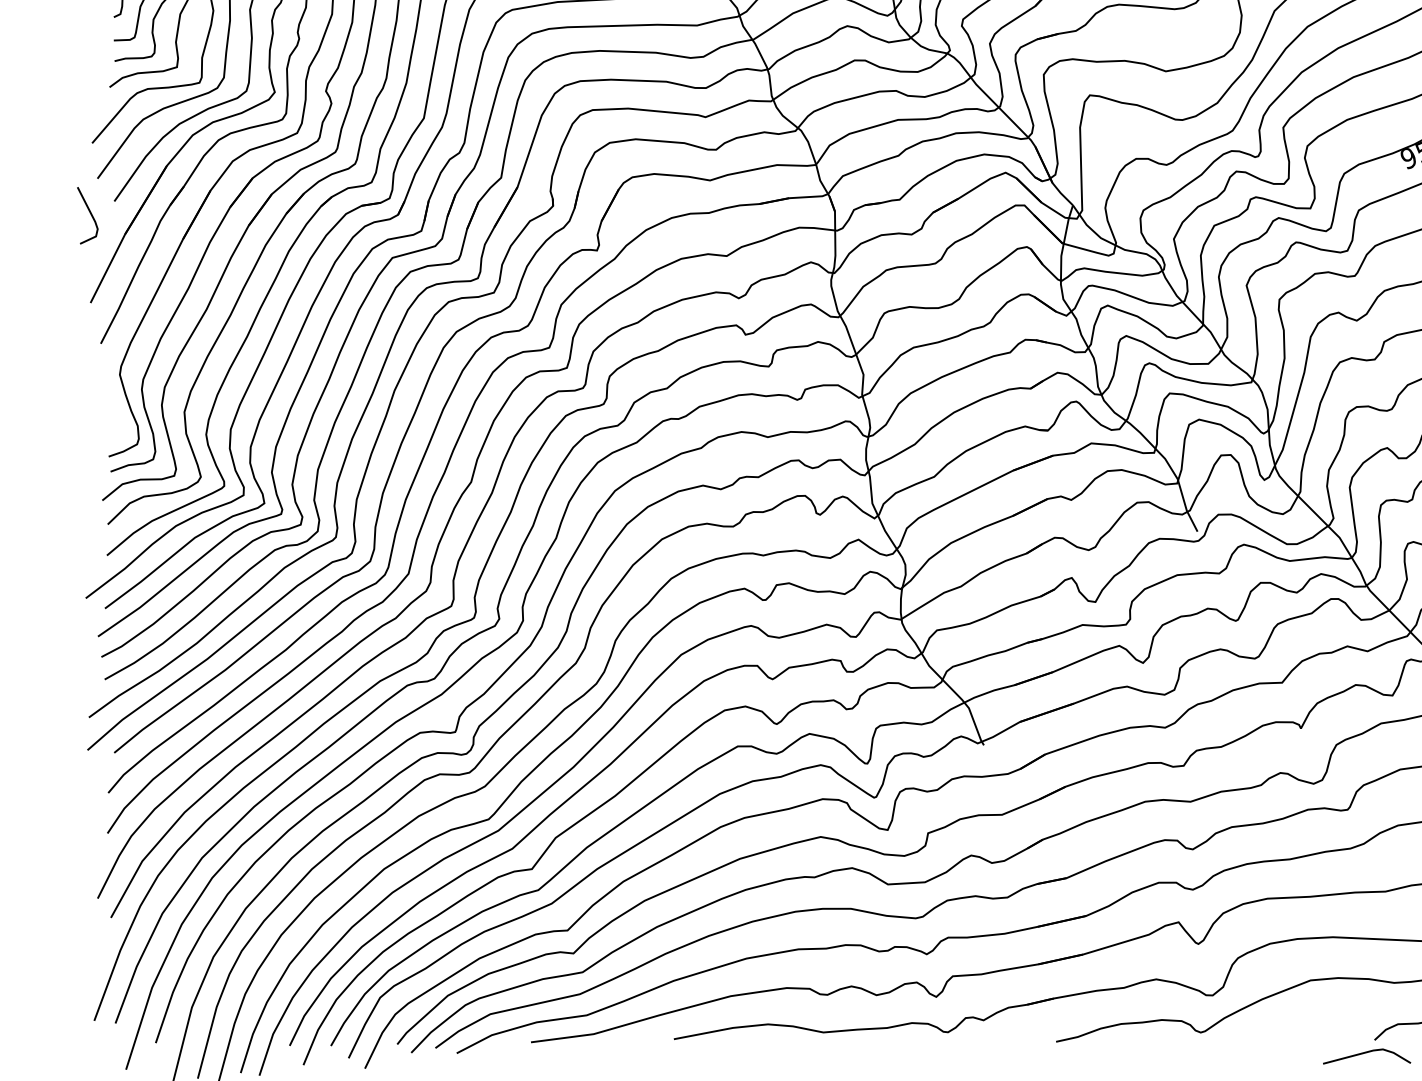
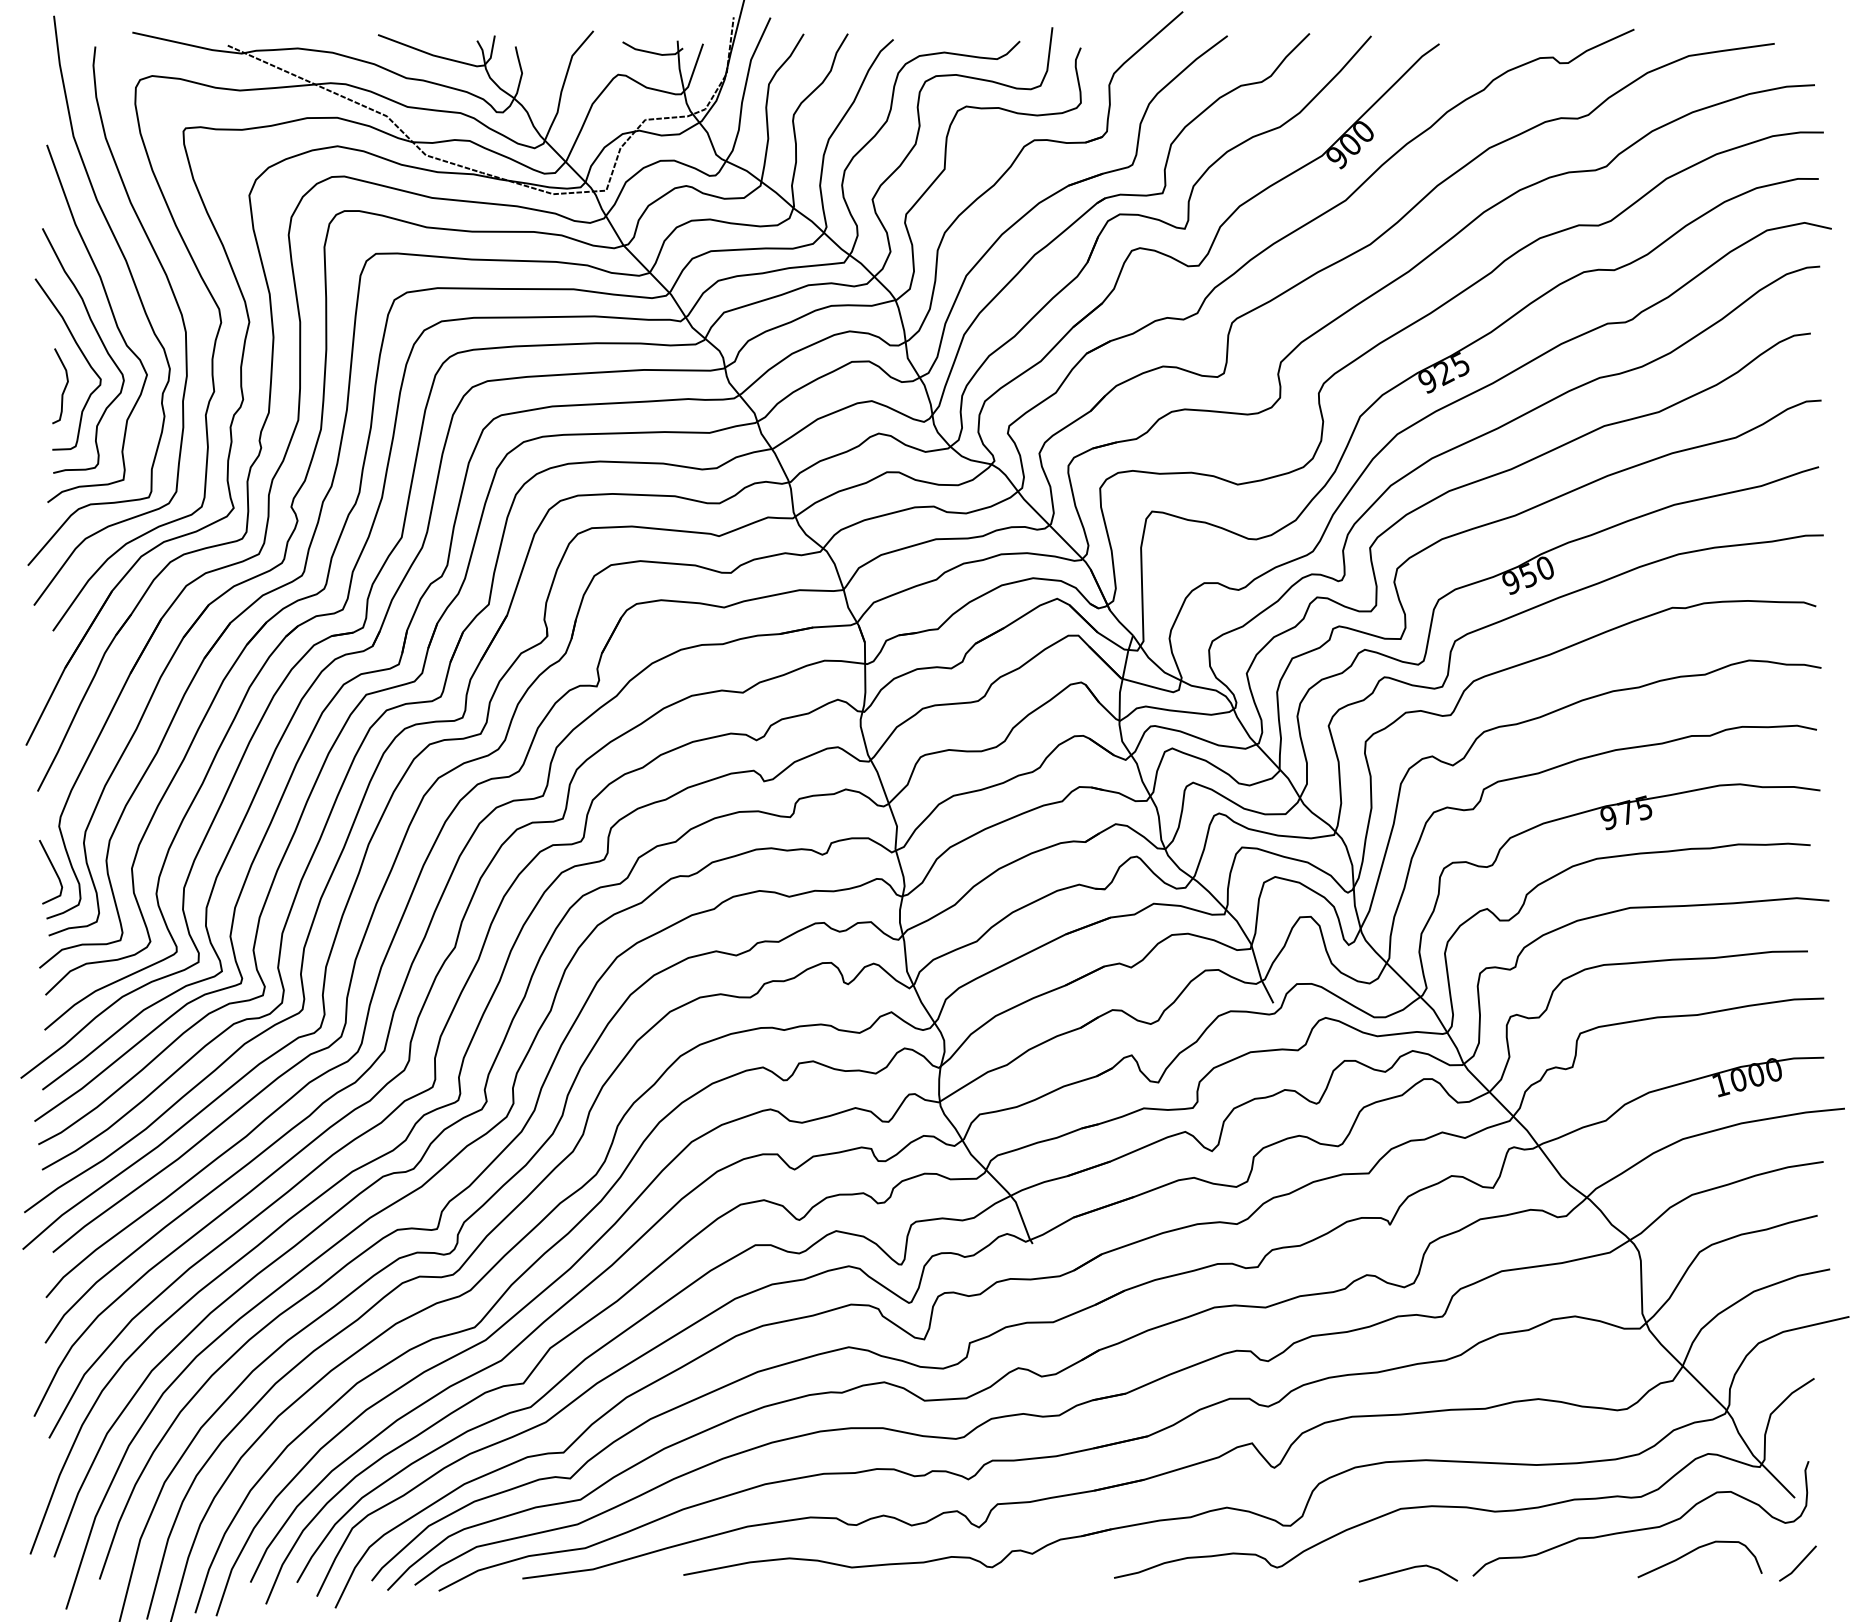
line: (90, 215) -> (54, 871), moved
line: (1365, 1053) -> (1406, 1570), moved

